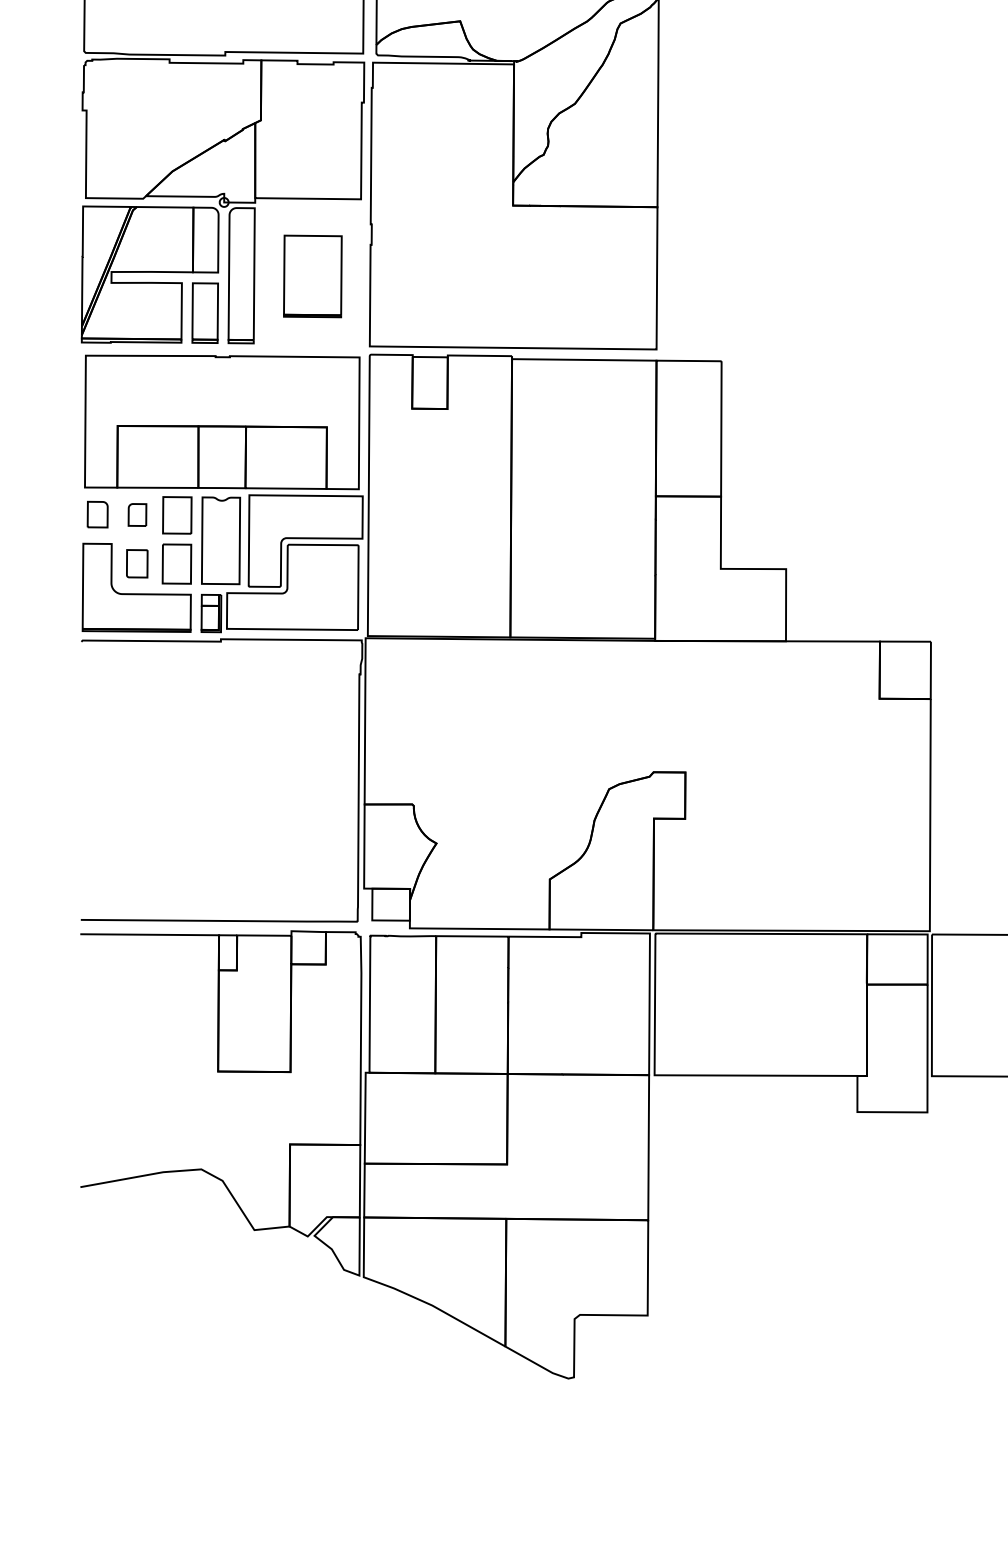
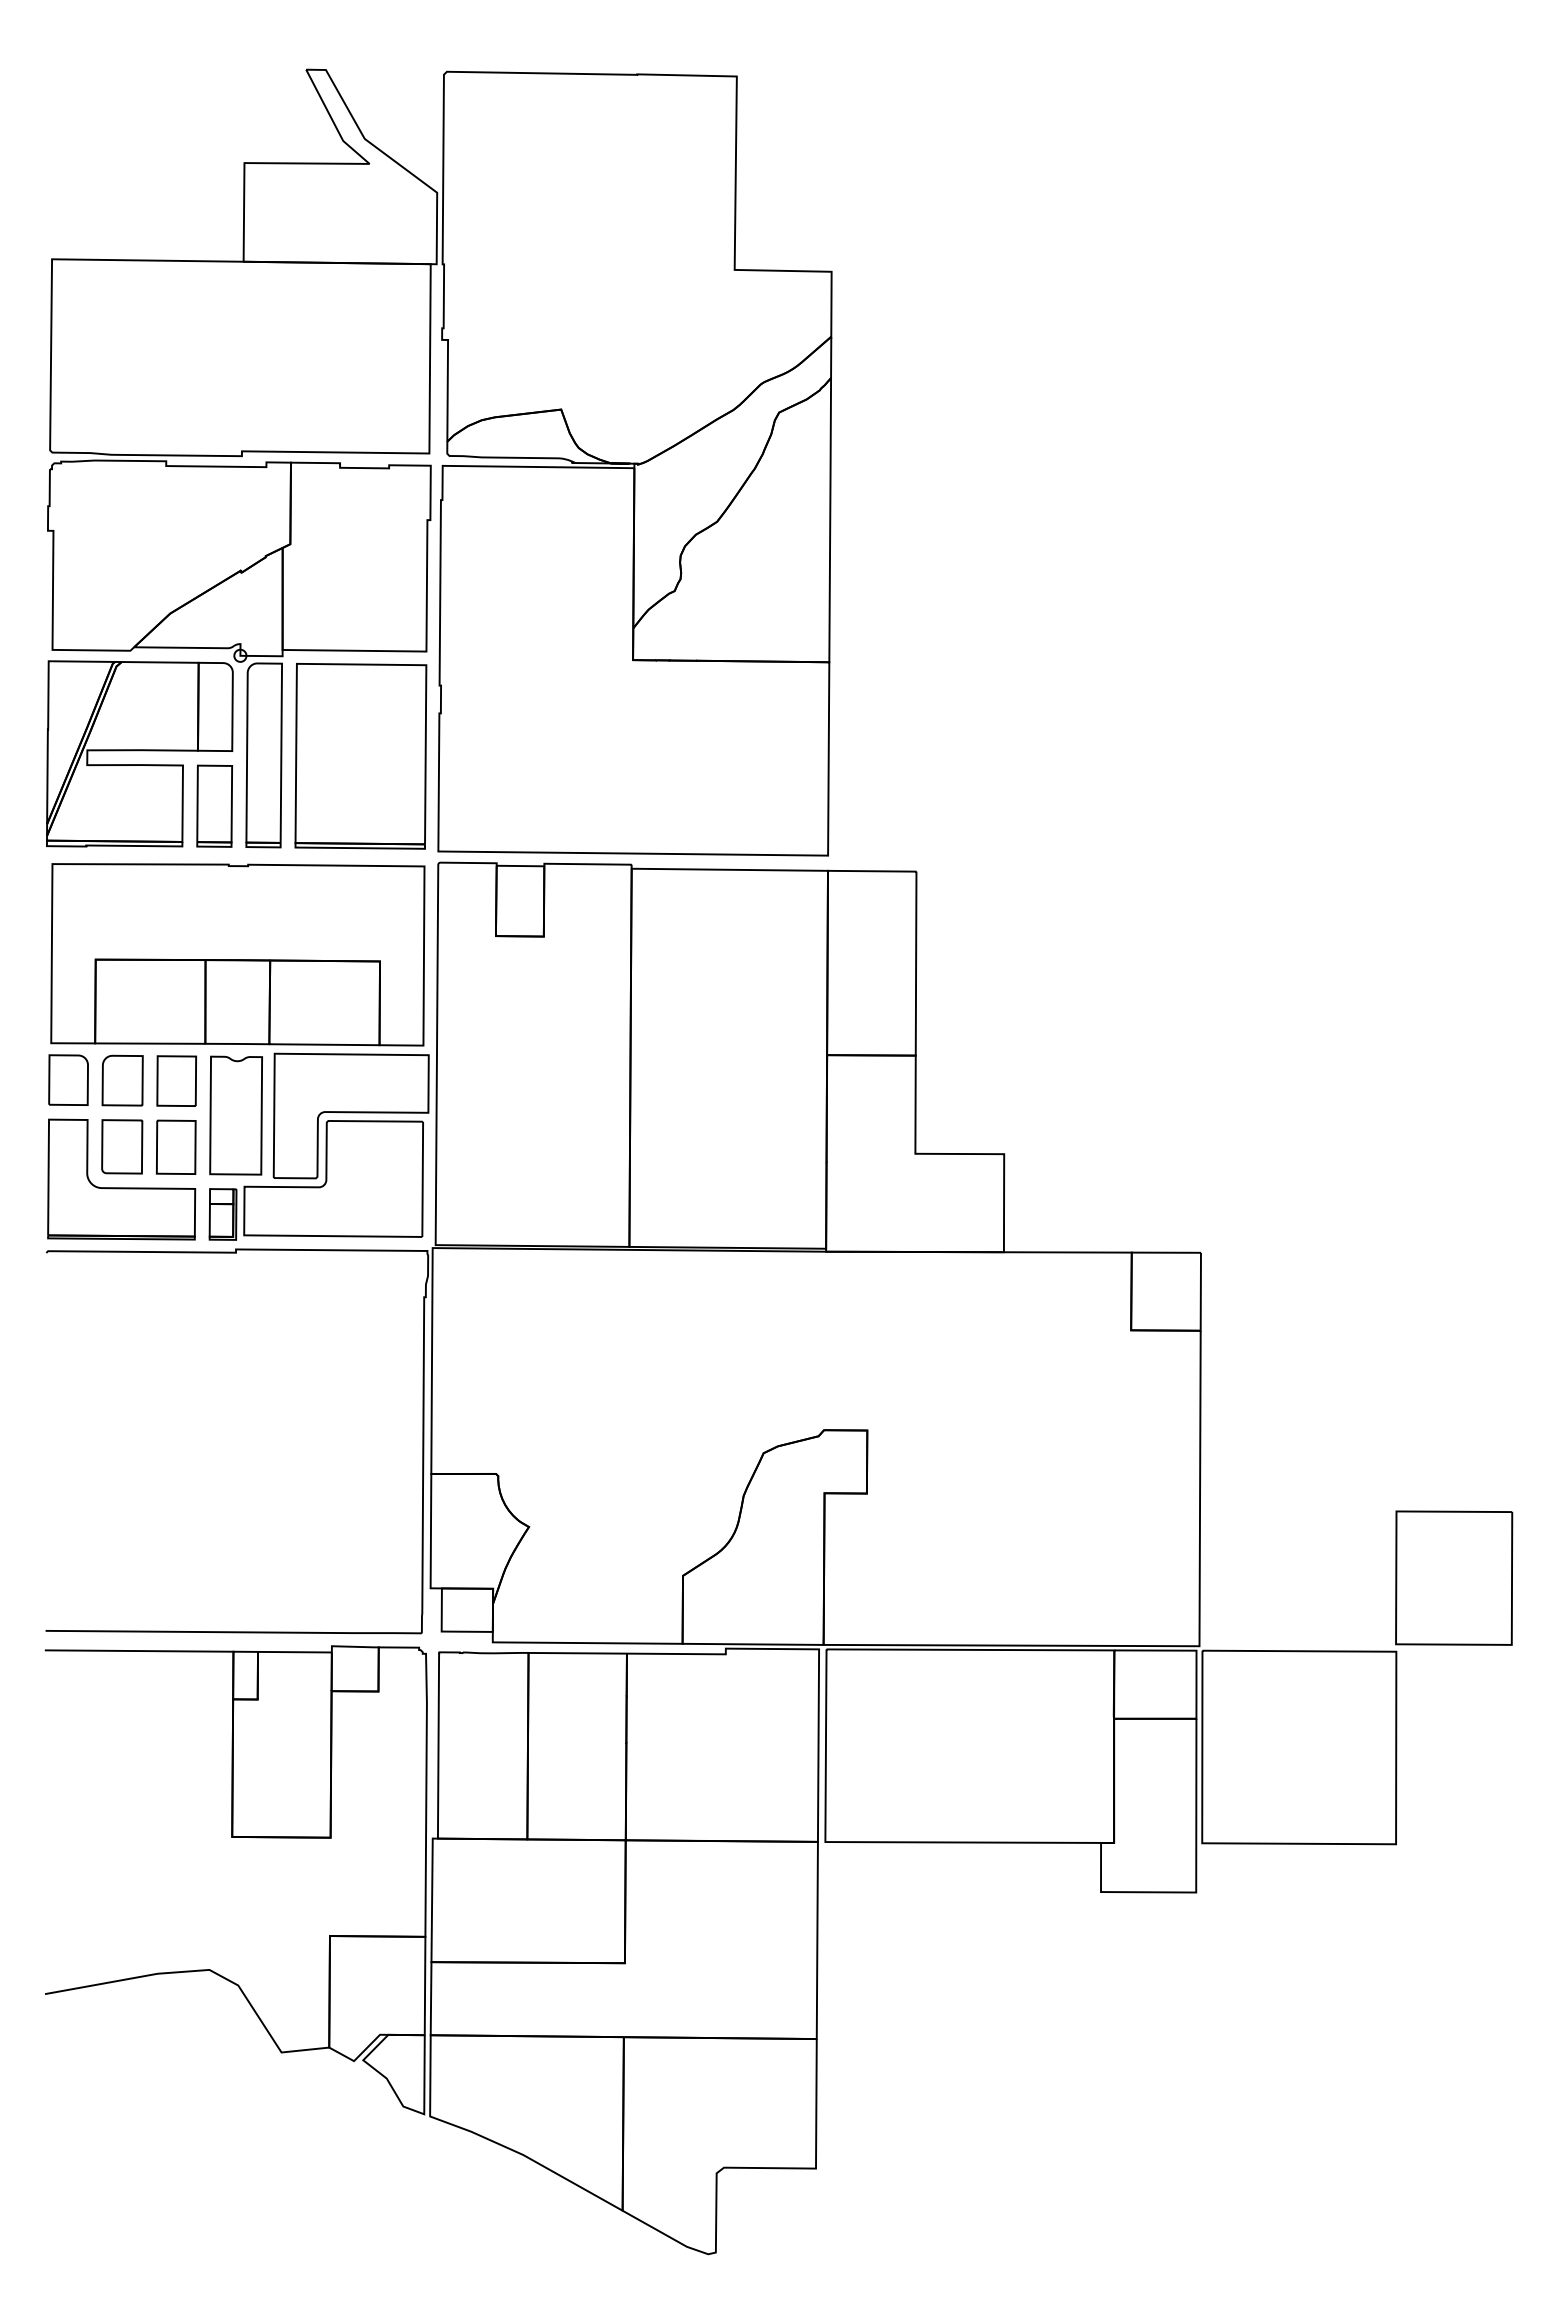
part: (312, 276) -> (360, 756), size x1.67
part: (97, 514) -> (68, 1079), size x1.43
part: (137, 514) -> (122, 1080), size x1.67
part: (137, 563) -> (122, 1146), size x1.43

